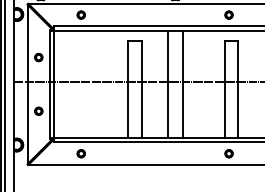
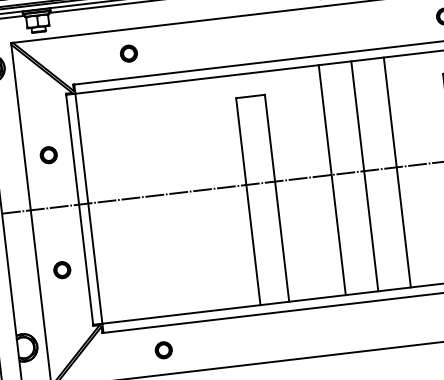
line: (198, 84) -> (397, 172), added

